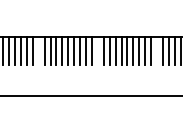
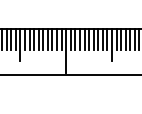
line: (38, 57) -> (20, 44), added
line: (156, 57) -> (111, 44), added
line: (98, 65) -> (66, 50), added

